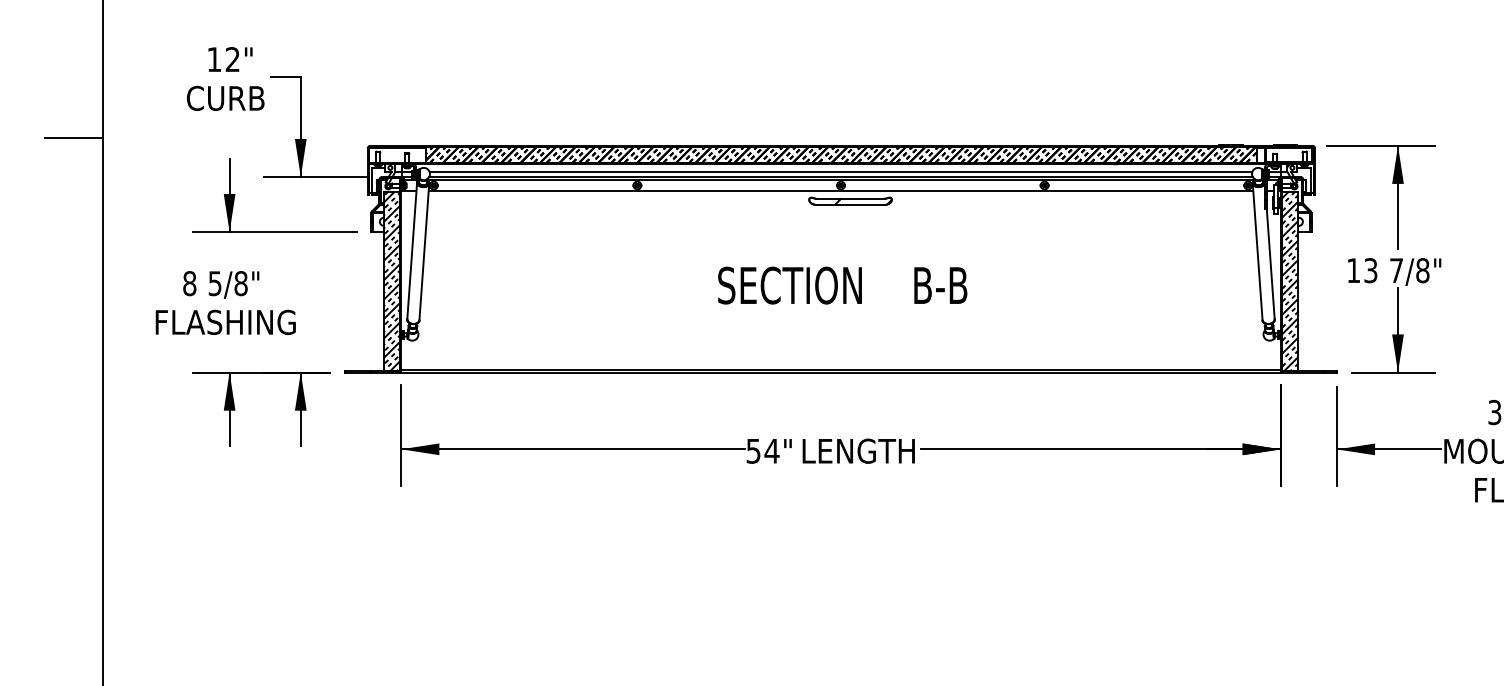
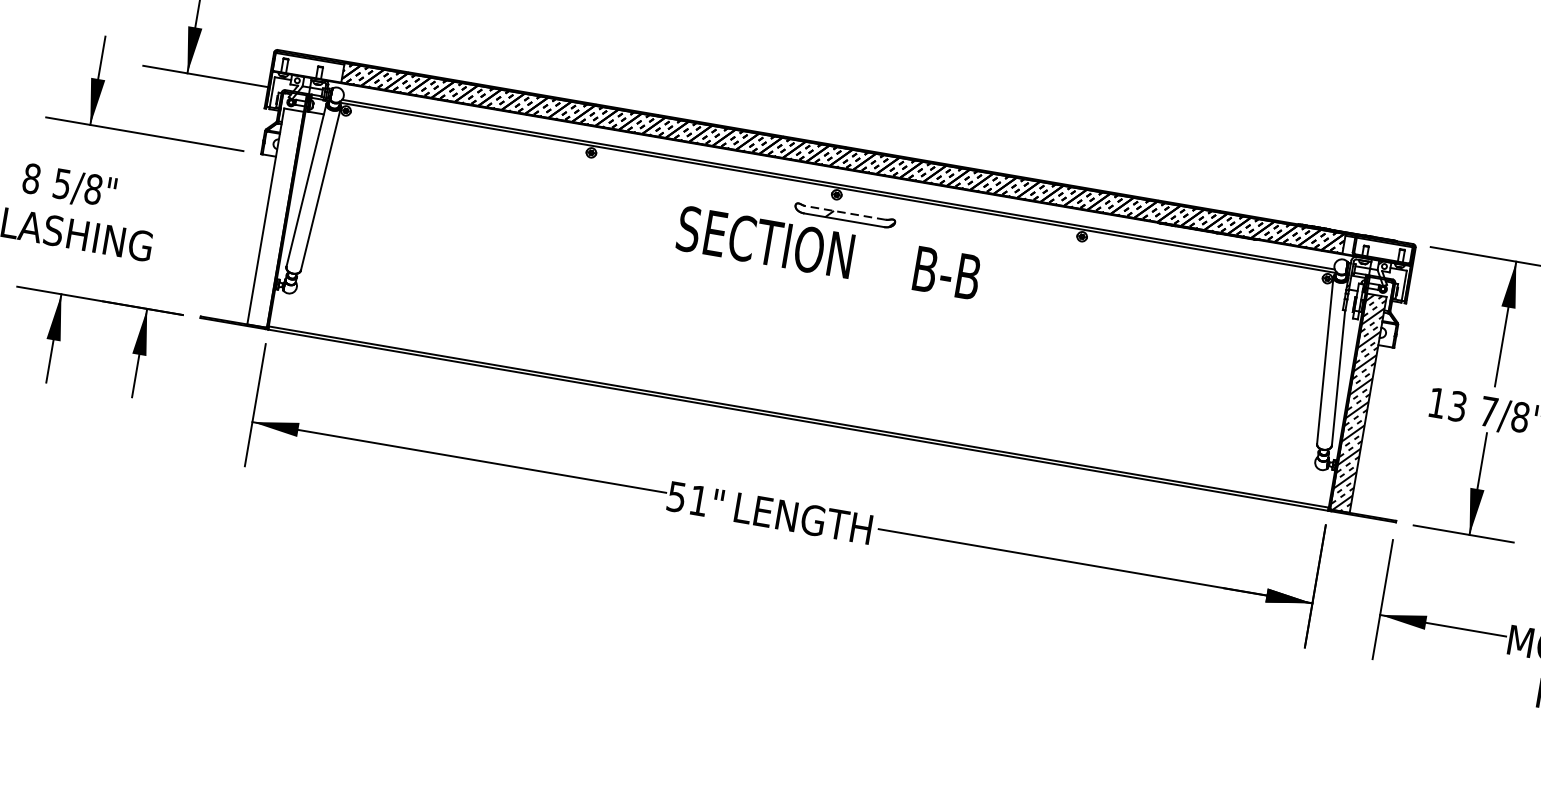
line: (840, 171) -> (839, 177), removed
line: (840, 191) -> (834, 201), removed
line: (850, 198) -> (845, 212), solid -> dashed
hatch: (391, 281) -> (275, 217), removed
text: (842, 285) -> (828, 252), moved
text: (771, 451) -> (698, 501), 54" -> 51"

